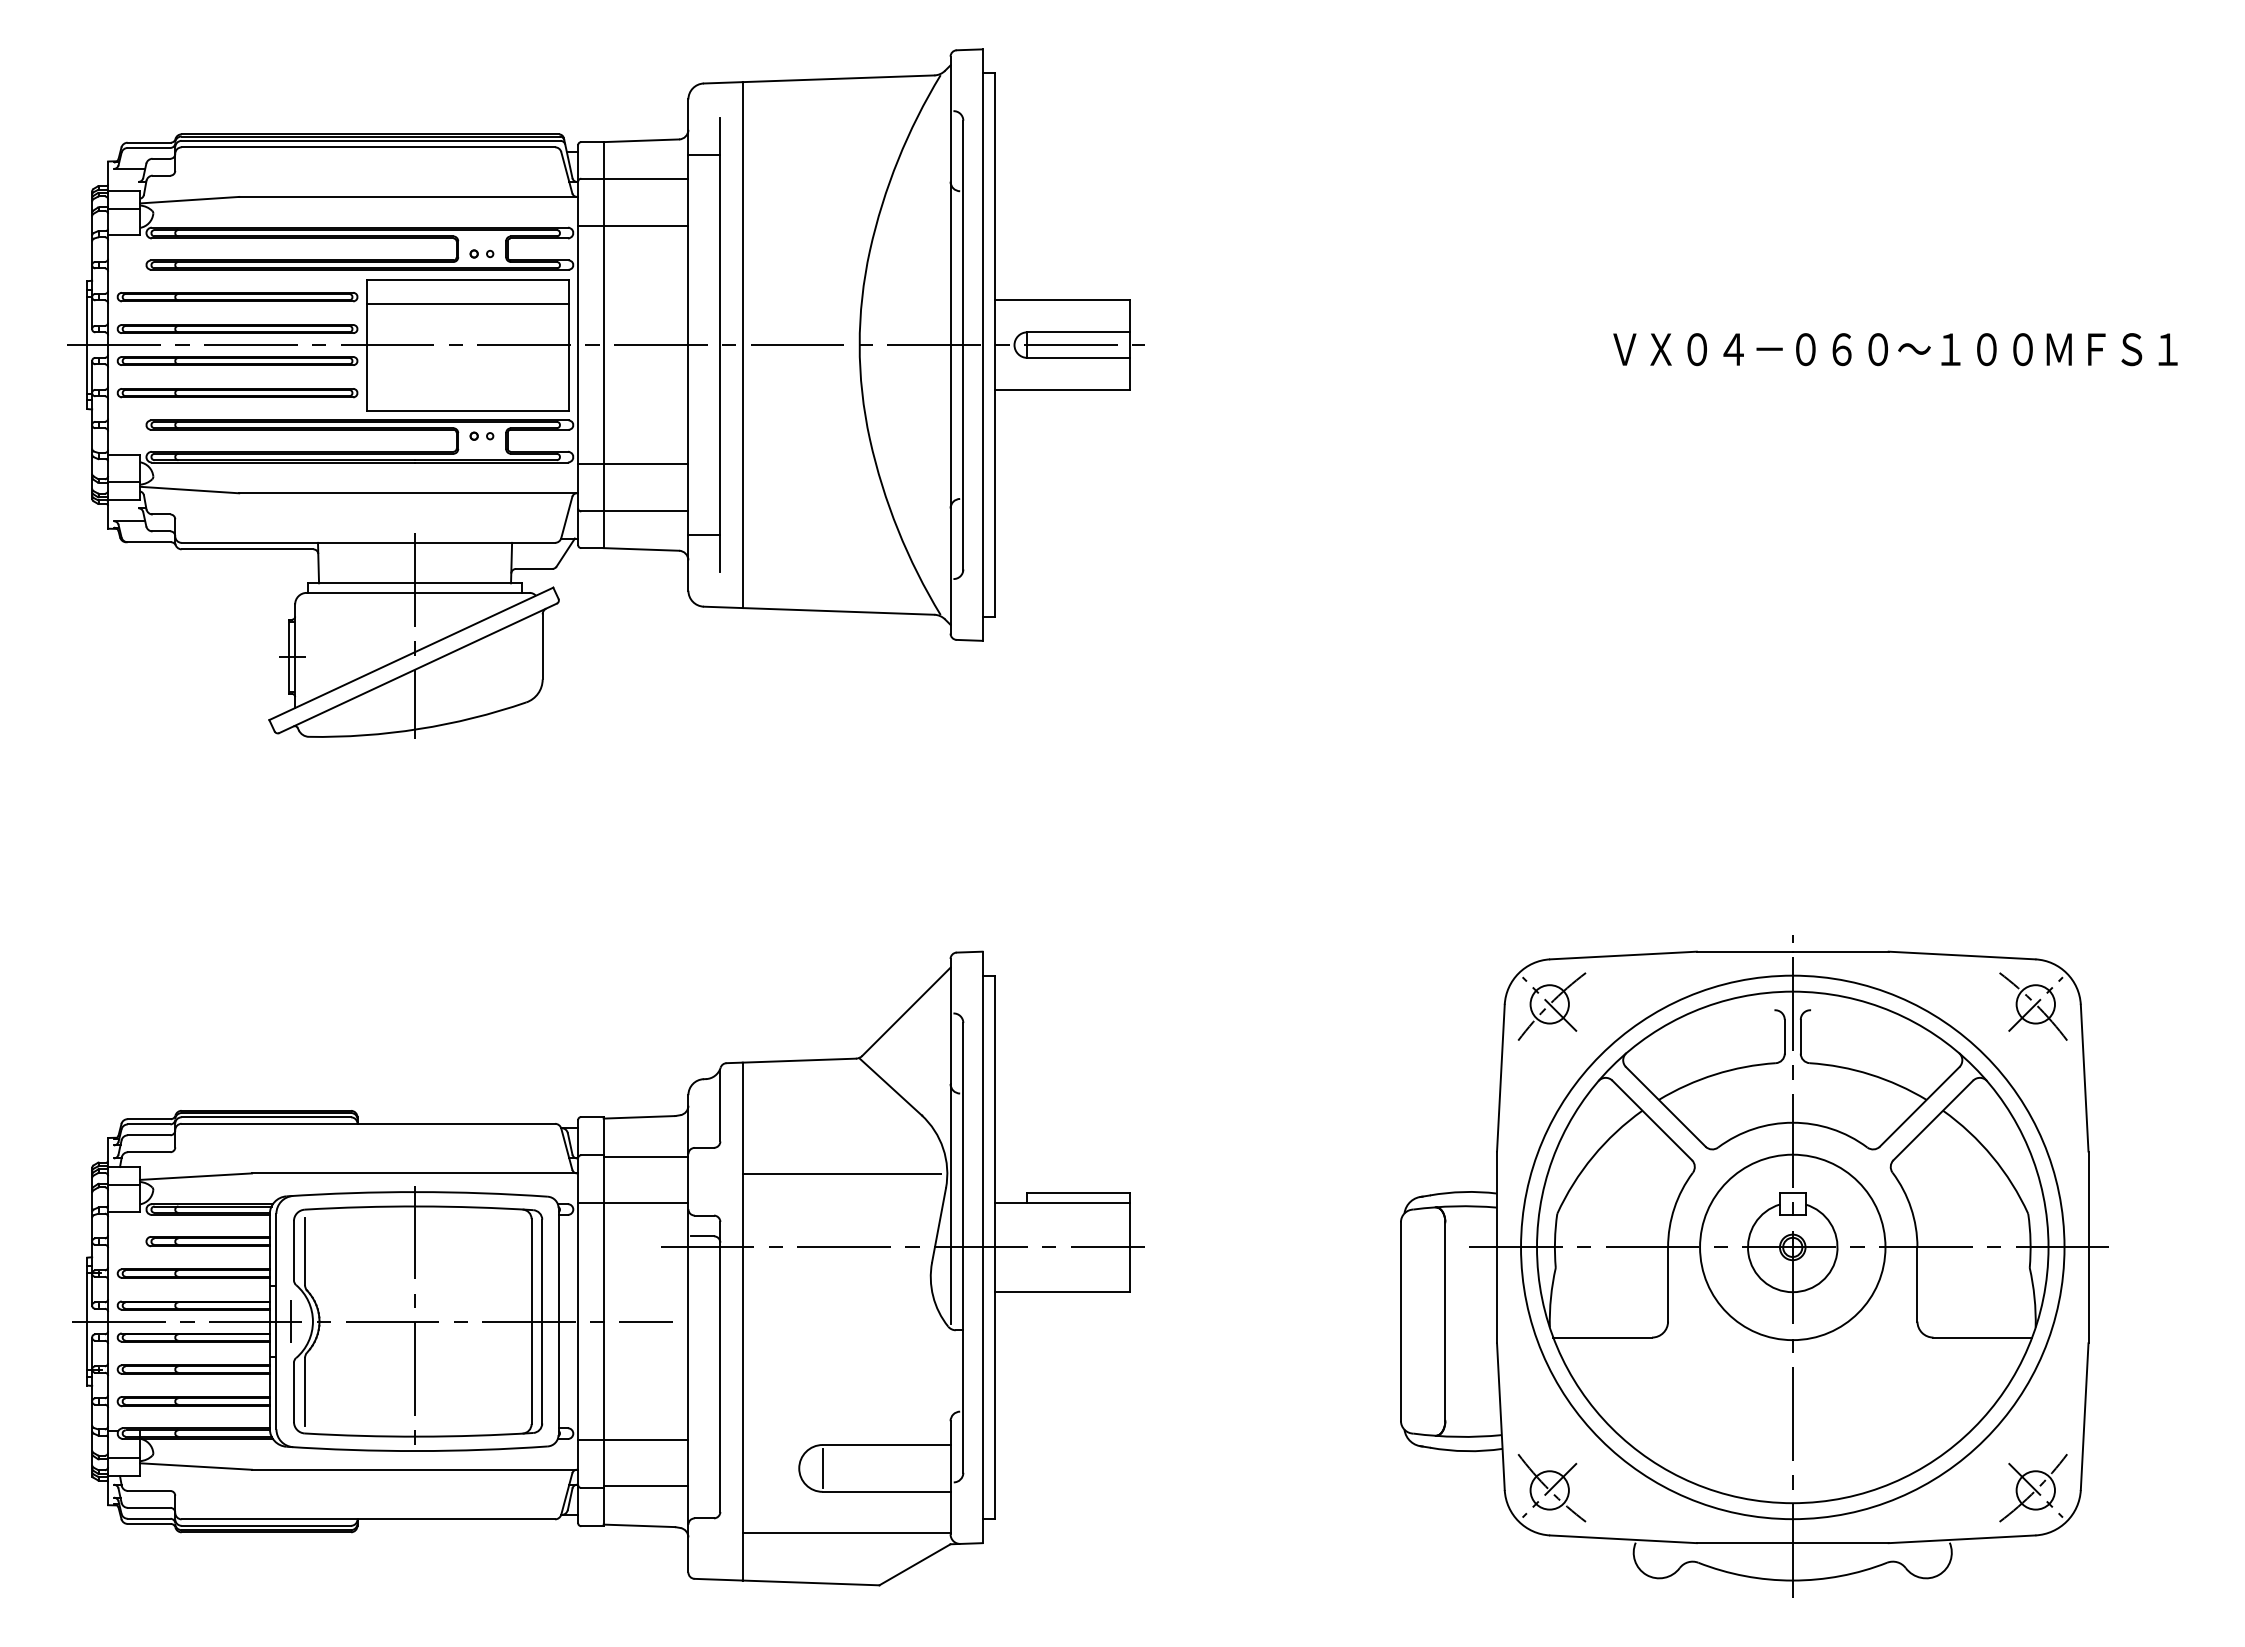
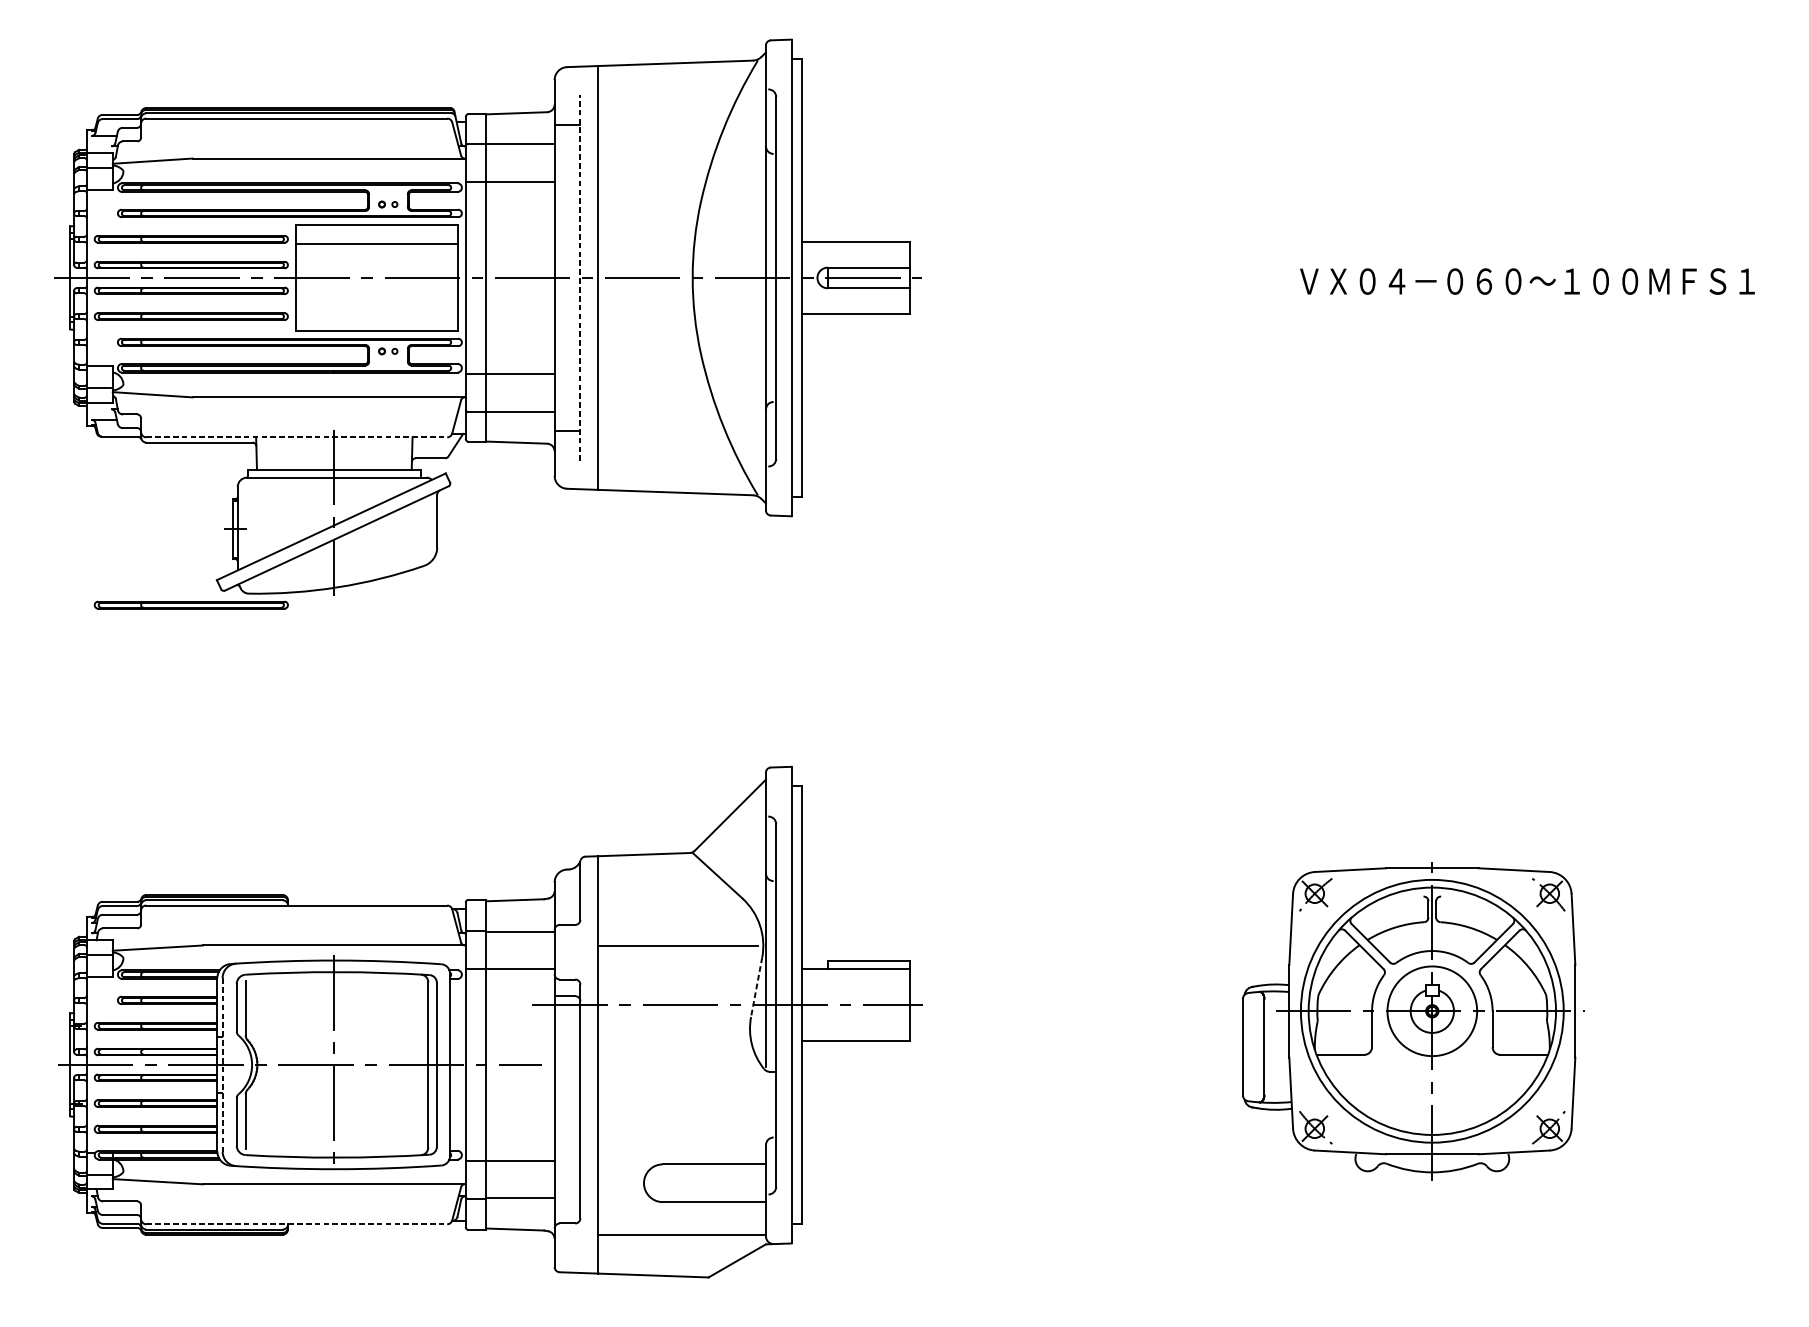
line: (720, 344) -> (580, 277), solid -> dashed
line: (368, 542) -> (296, 437), solid -> dashed
part: (237, 751) -> (191, 605), added
line: (939, 1225) -> (757, 987), solid -> dashed
part: (1754, 1266) -> (1413, 1020), size x0.6
line: (276, 1321) -> (222, 1064), solid -> dashed
line: (290, 1321) -> (233, 1064), removed
line: (822, 1468) -> (662, 1183), removed
line: (368, 1519) -> (296, 1224), solid -> dashed

